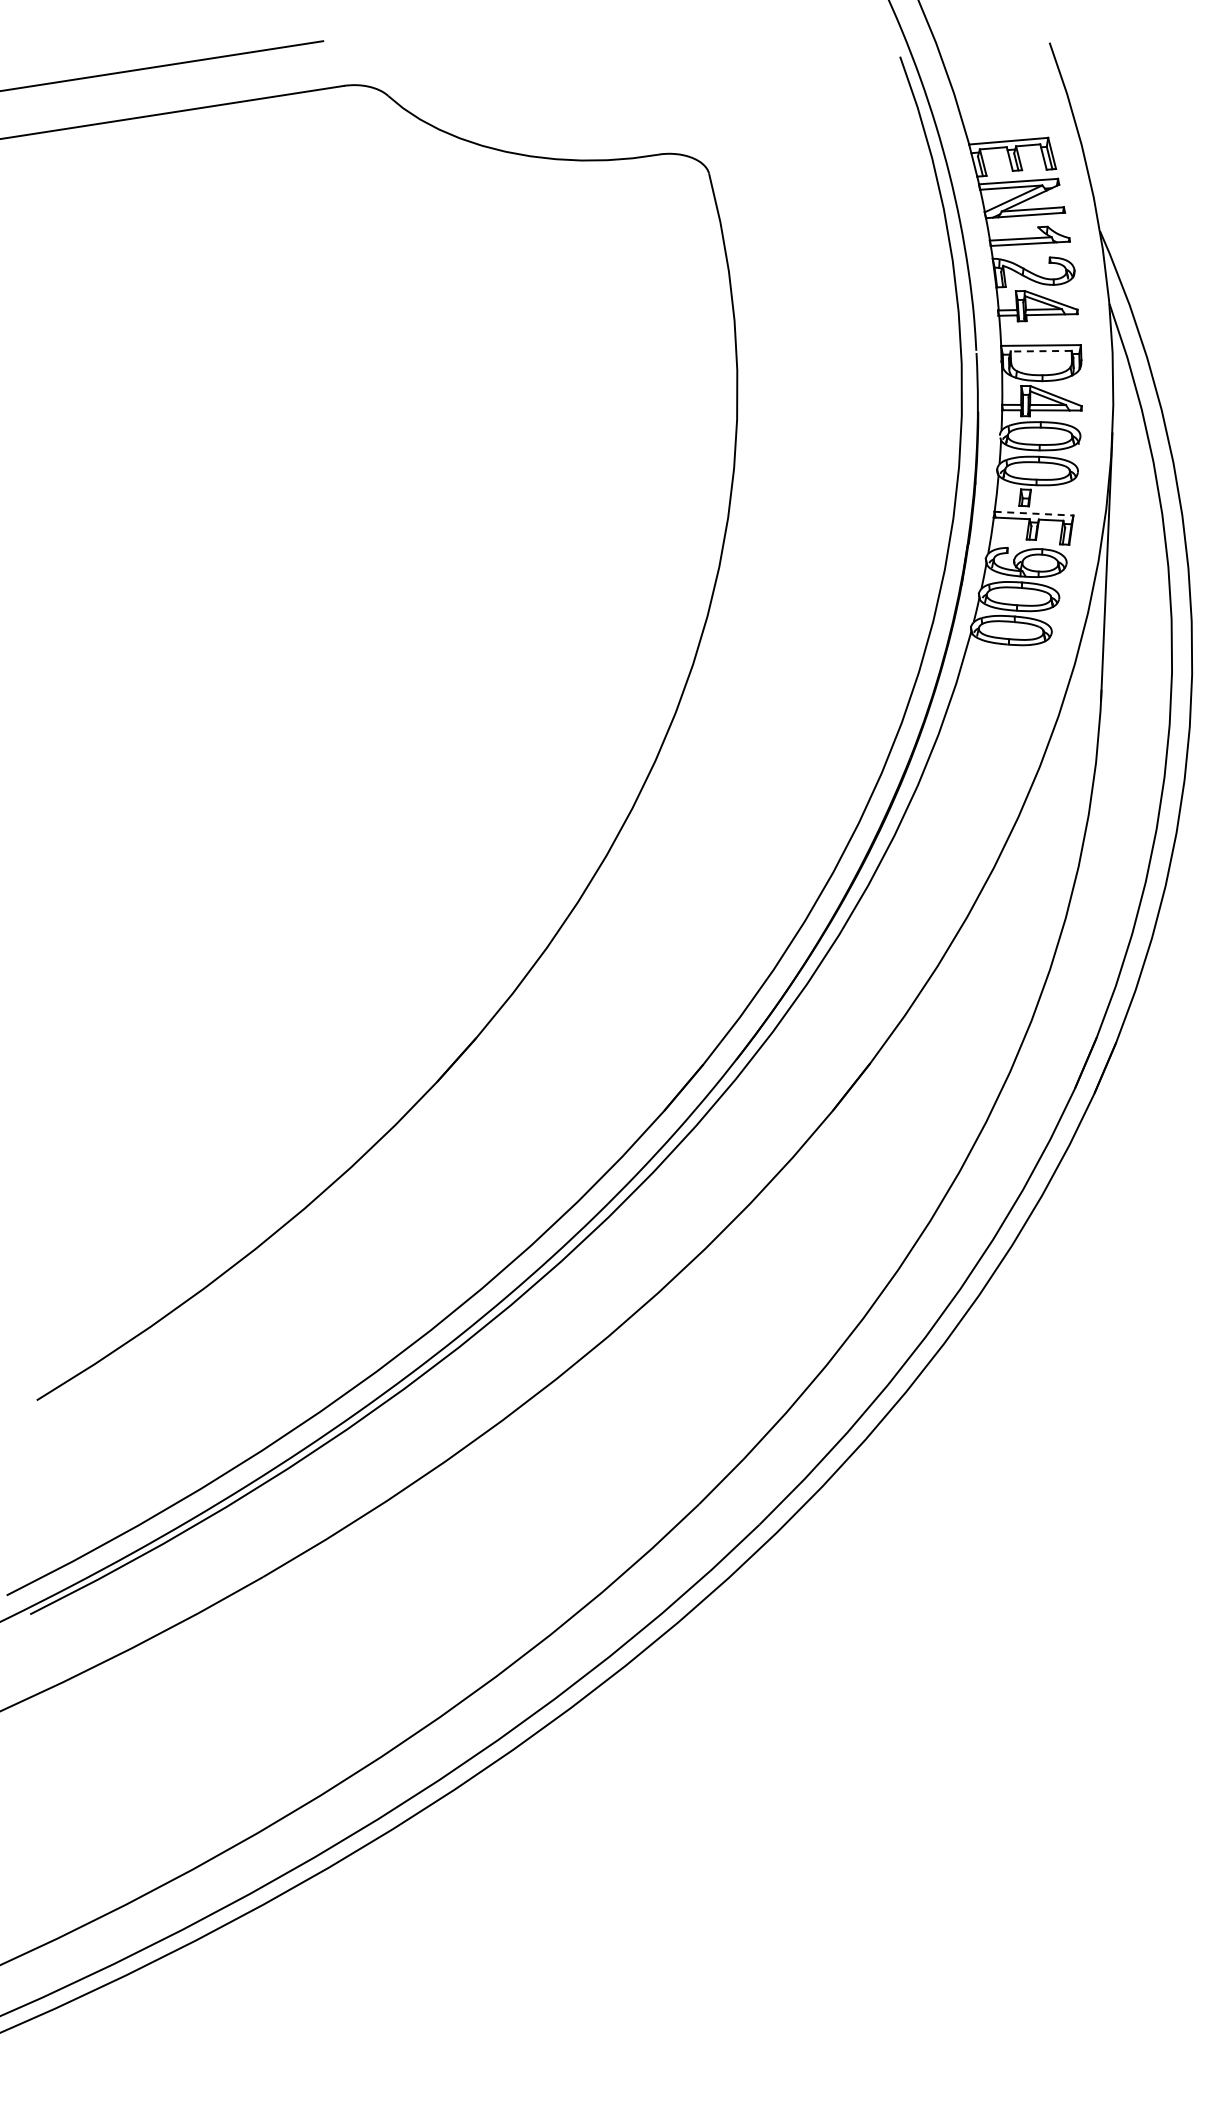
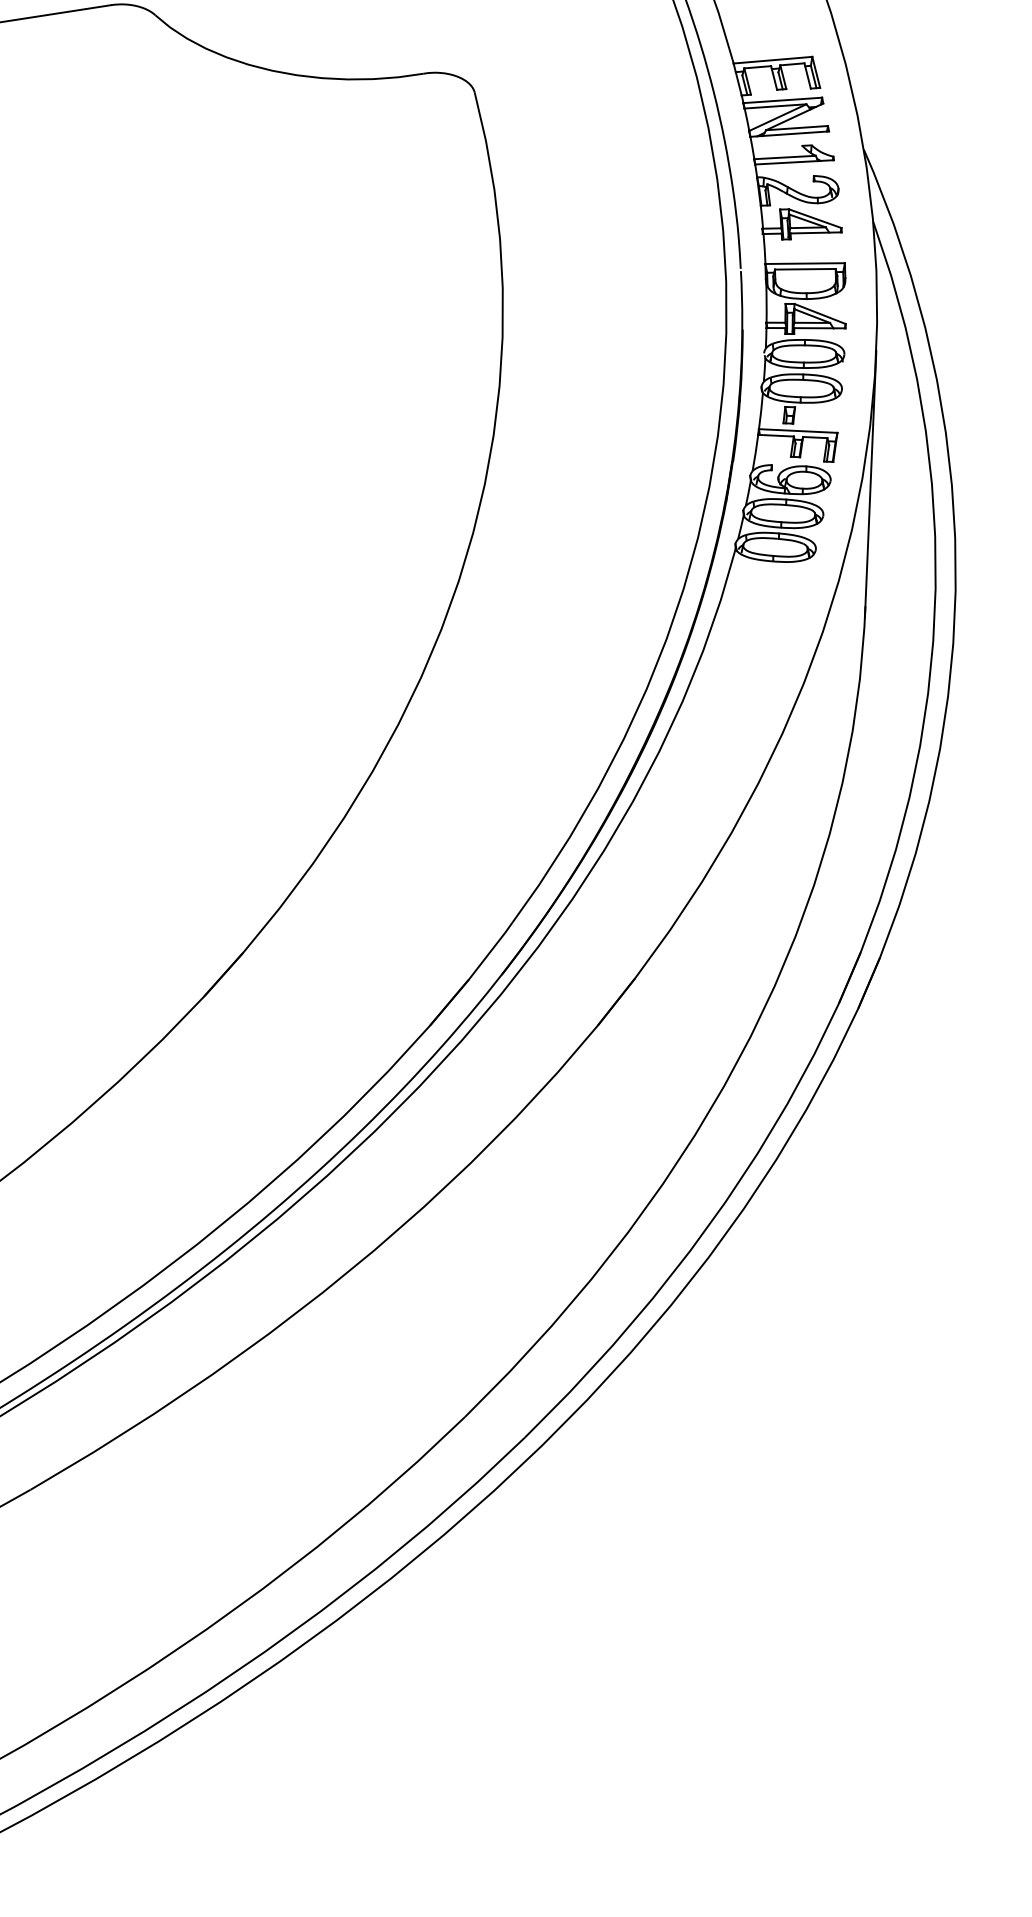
line: (1040, 351) -> (804, 269), dashed -> solid
line: (1034, 513) -> (798, 430), dashed -> solid

